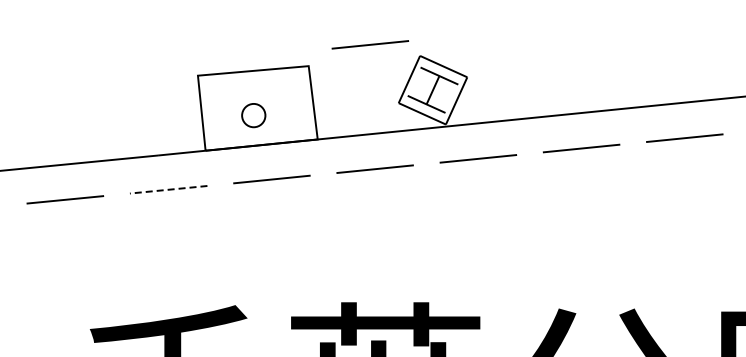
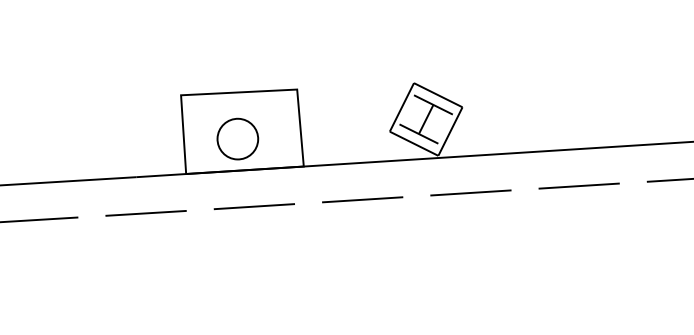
line: (370, 44) -> (362, 69), removed
circle: (253, 115) -> (237, 139), size x1.67
line: (168, 189) -> (145, 213), dashed -> solid

